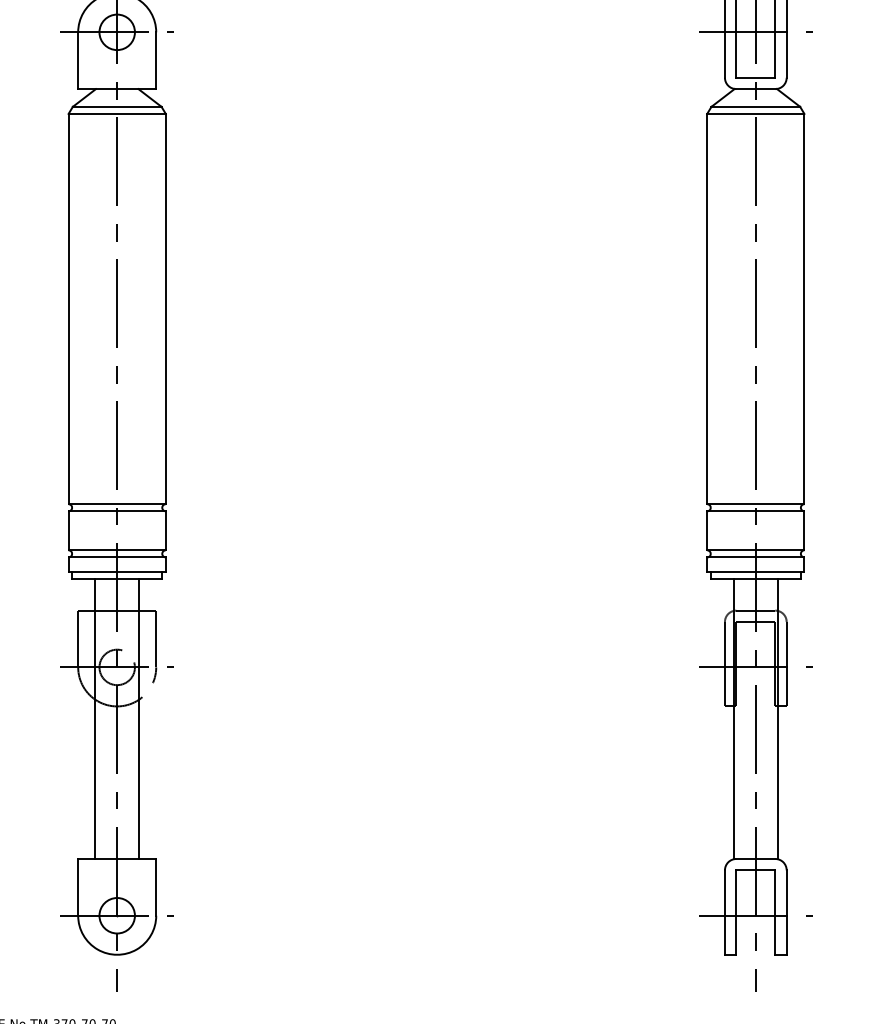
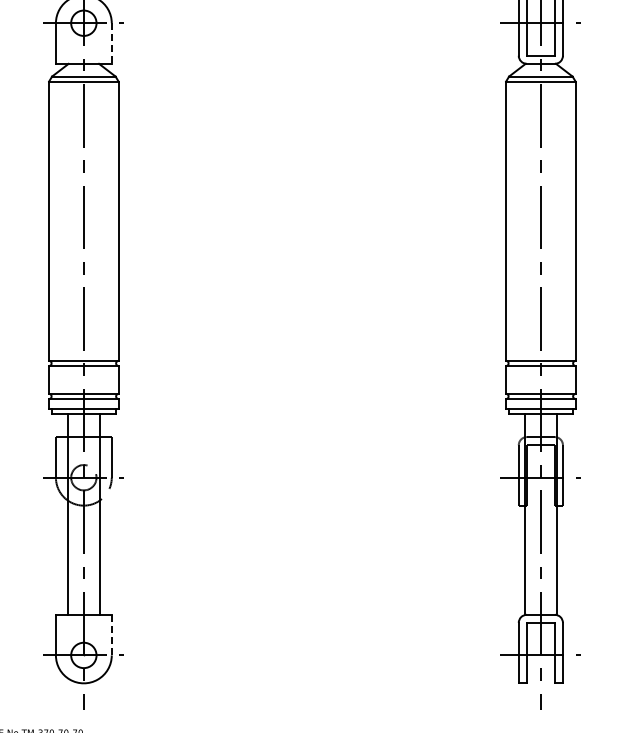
line: (155, 62) -> (111, 44), solid -> dashed
line: (155, 886) -> (111, 634), solid -> dashed

